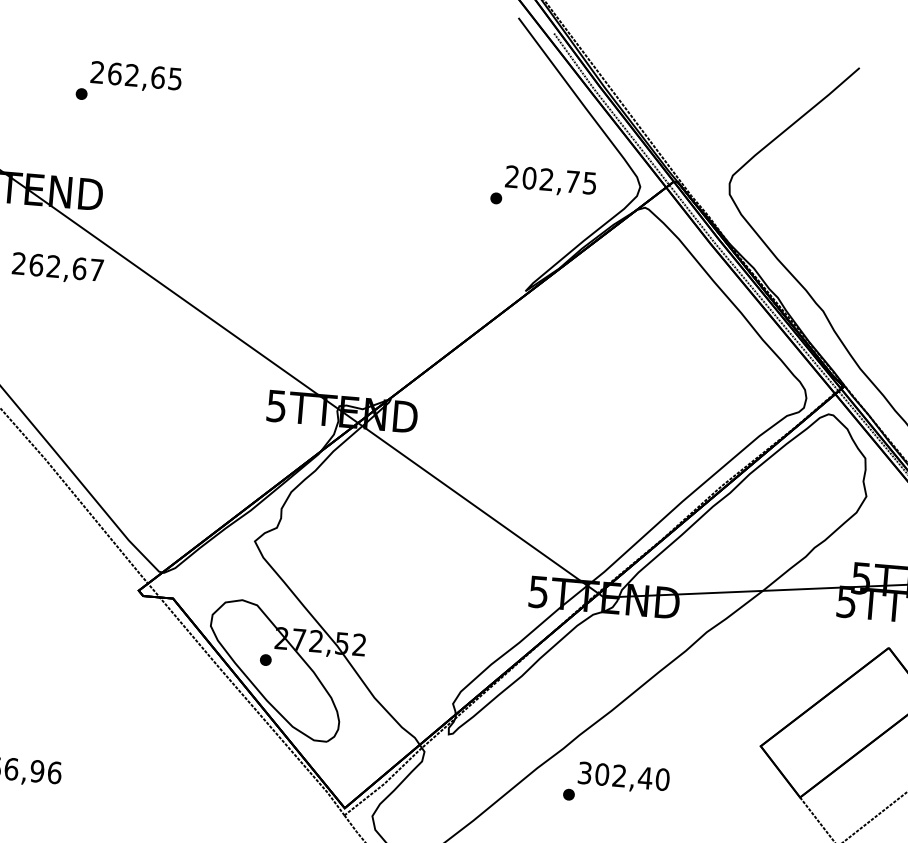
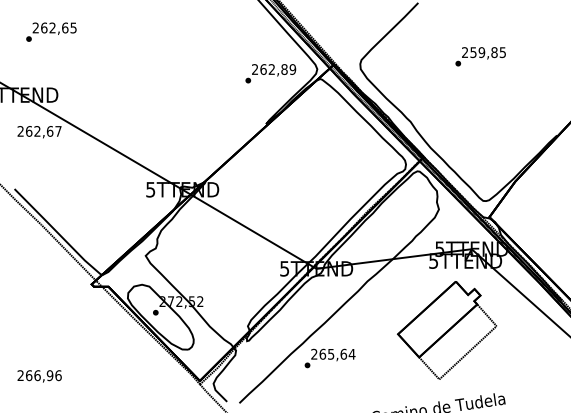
text: (129, 82) -> (51, 31), moved
text: (560, 180) -> (278, 69), 202,75 -> 262,89
text: (624, 774) -> (333, 353), 302,40 -> 265,64

